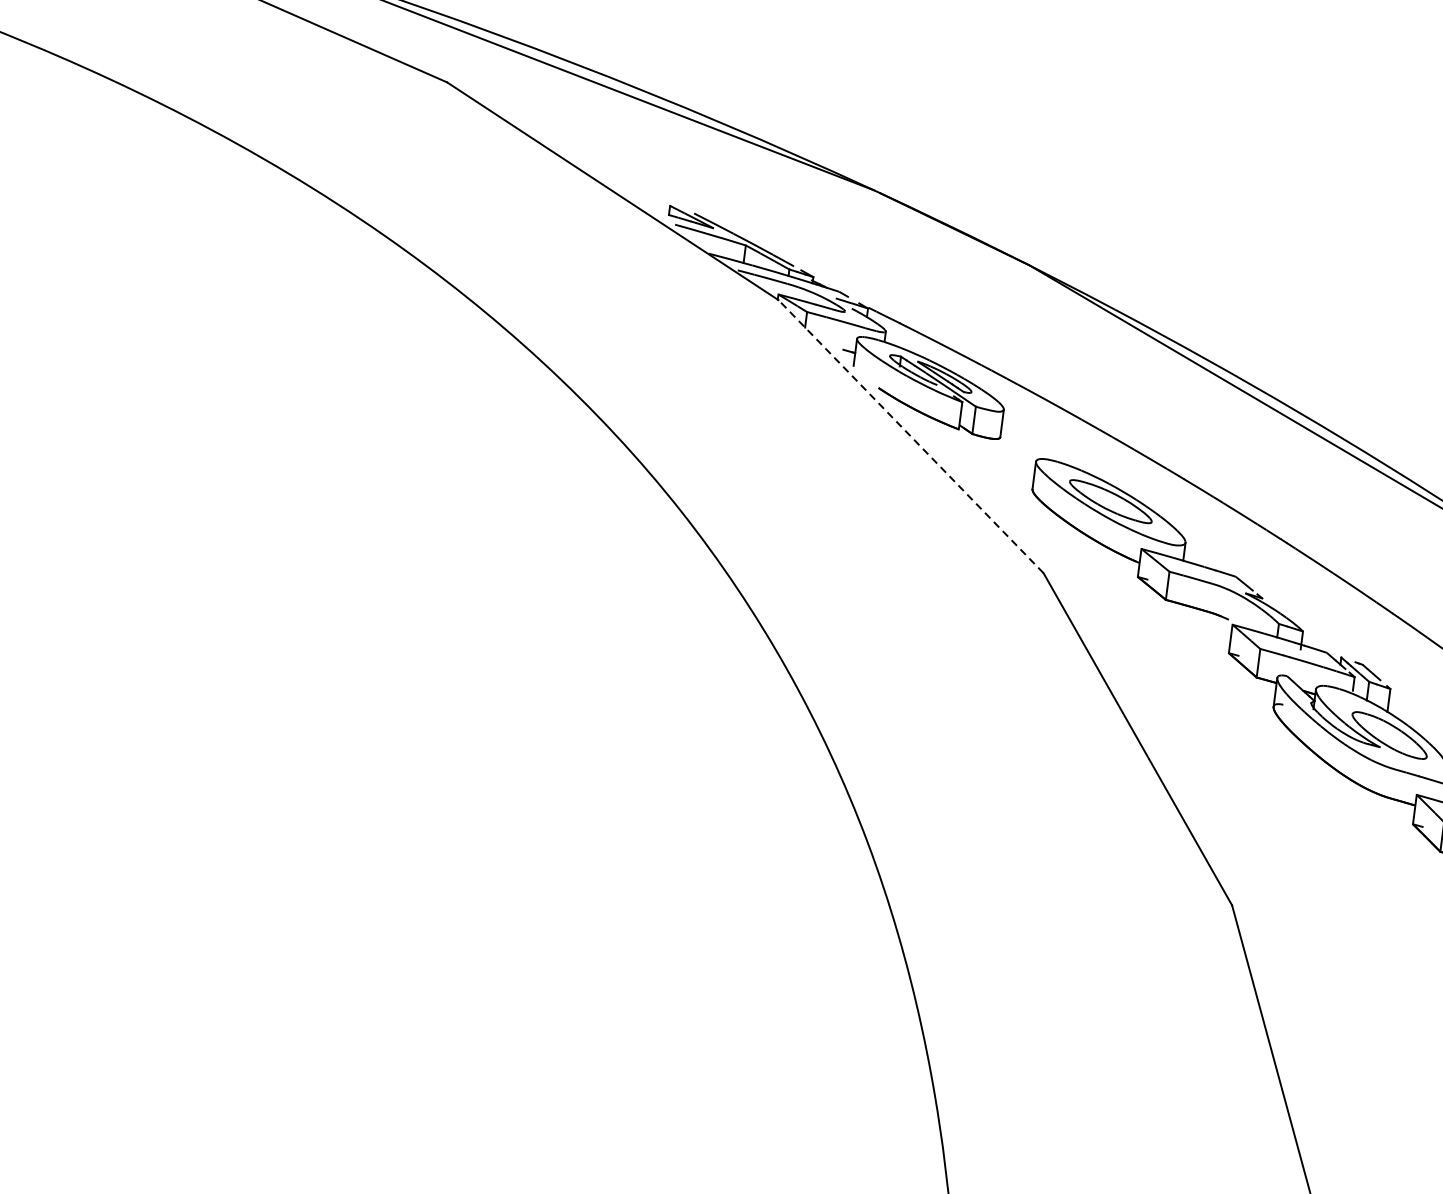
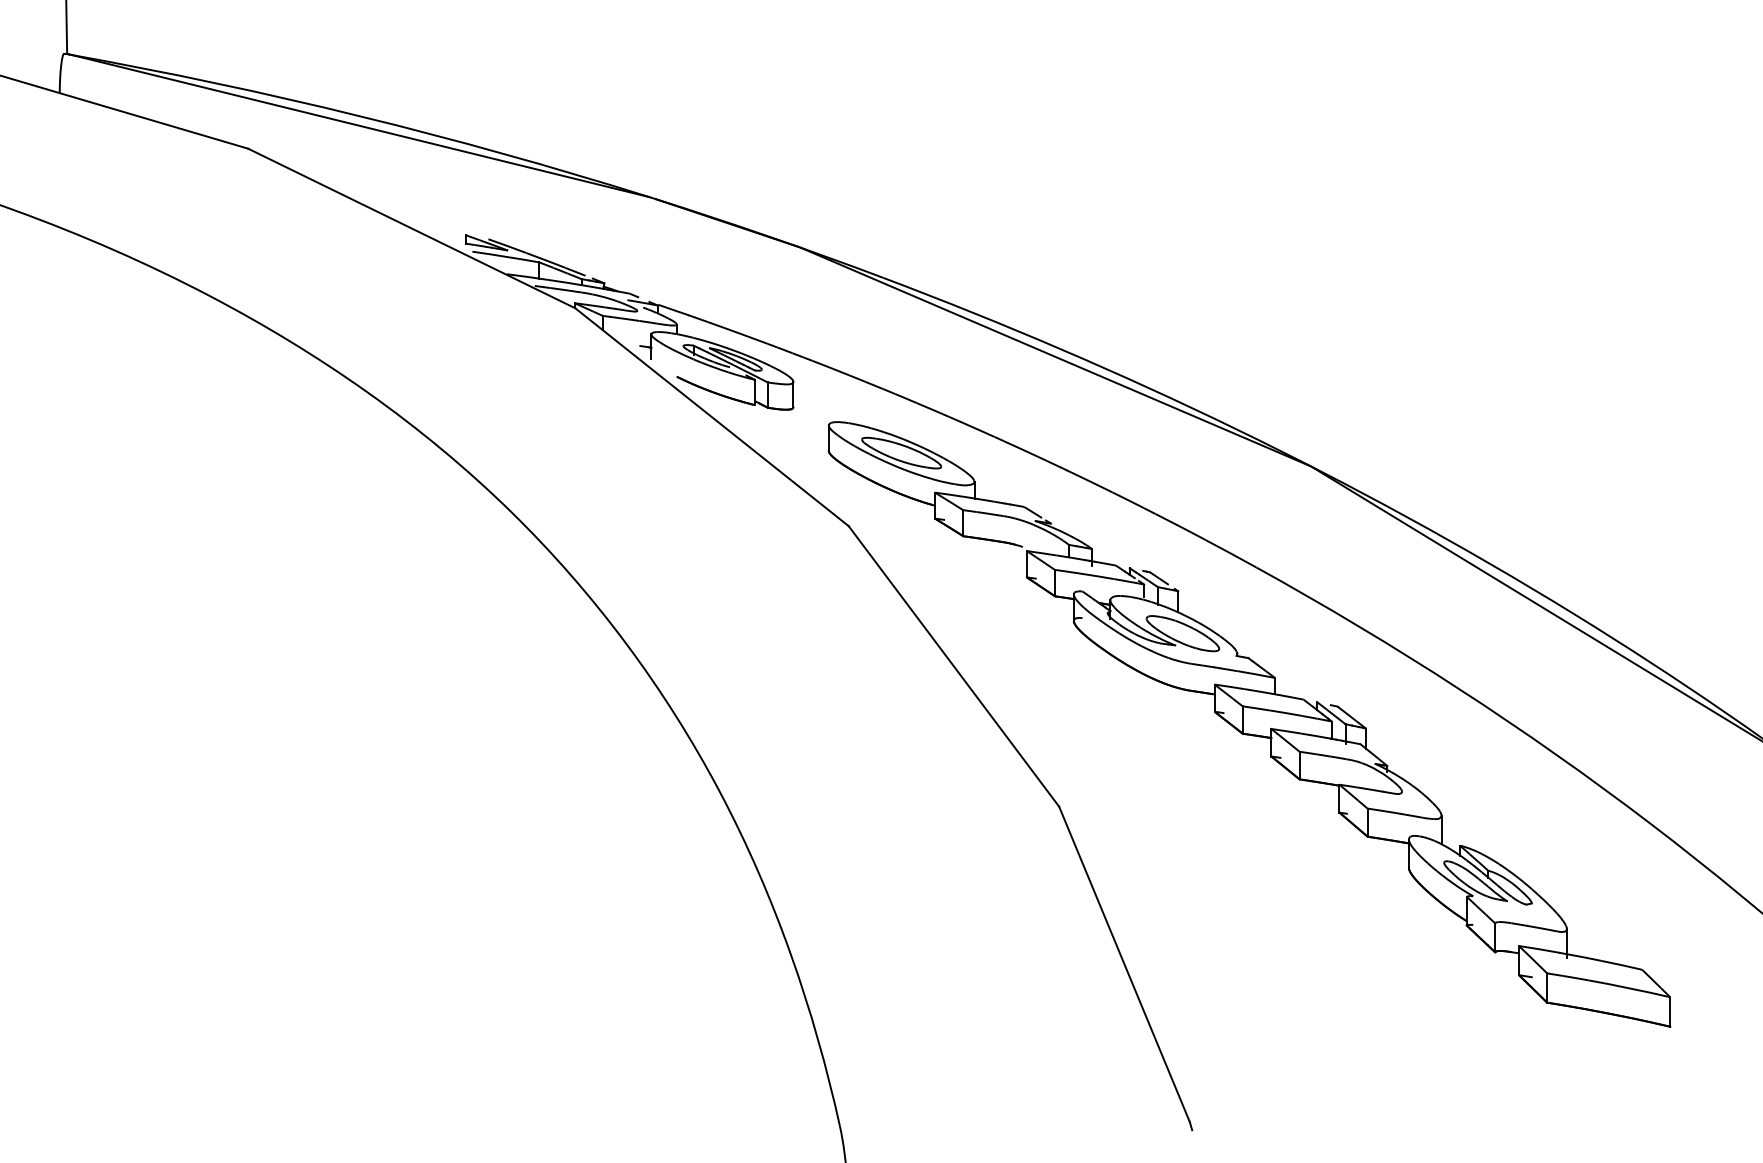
line: (911, 436) -> (712, 417), dashed -> solid

